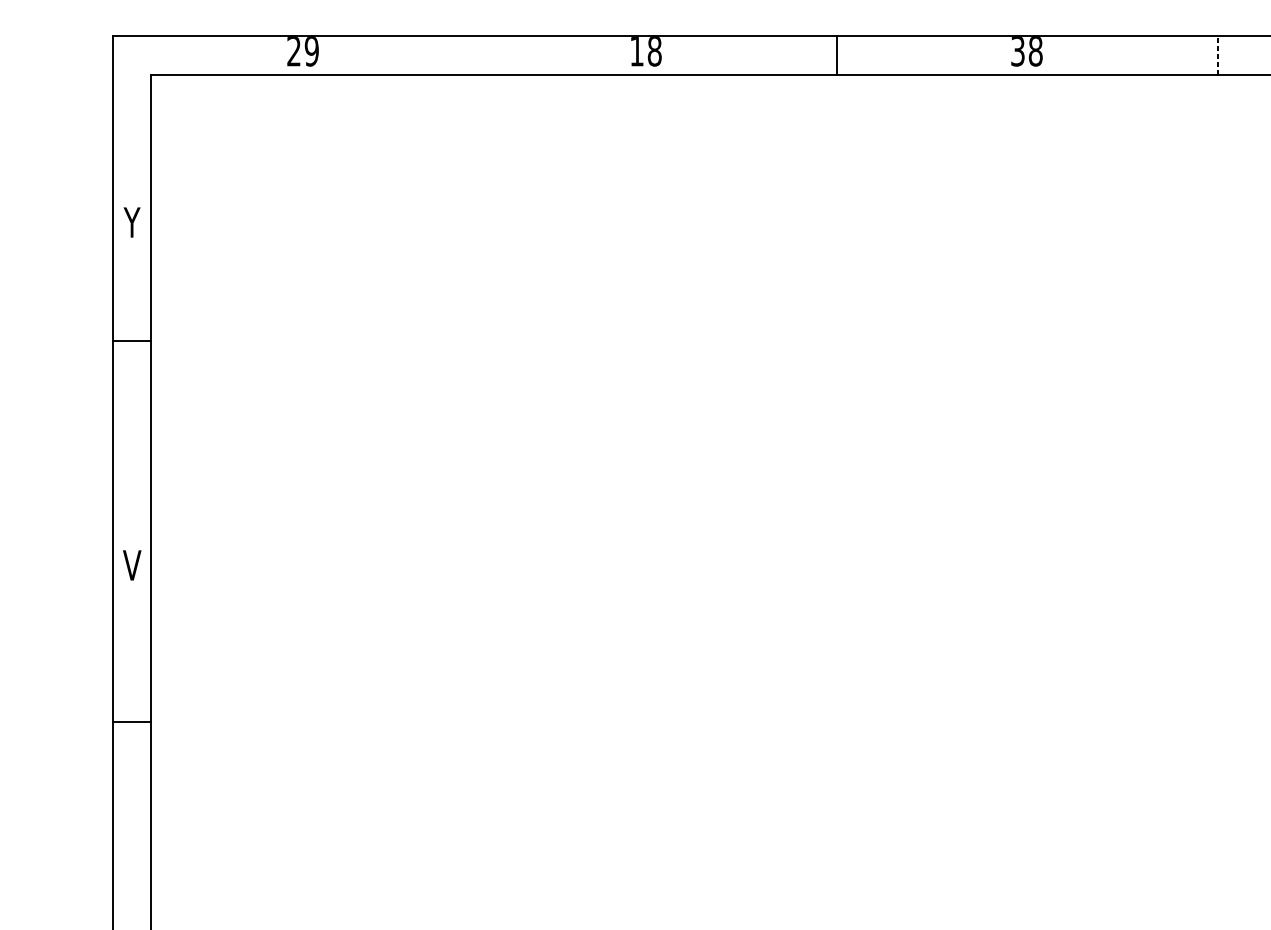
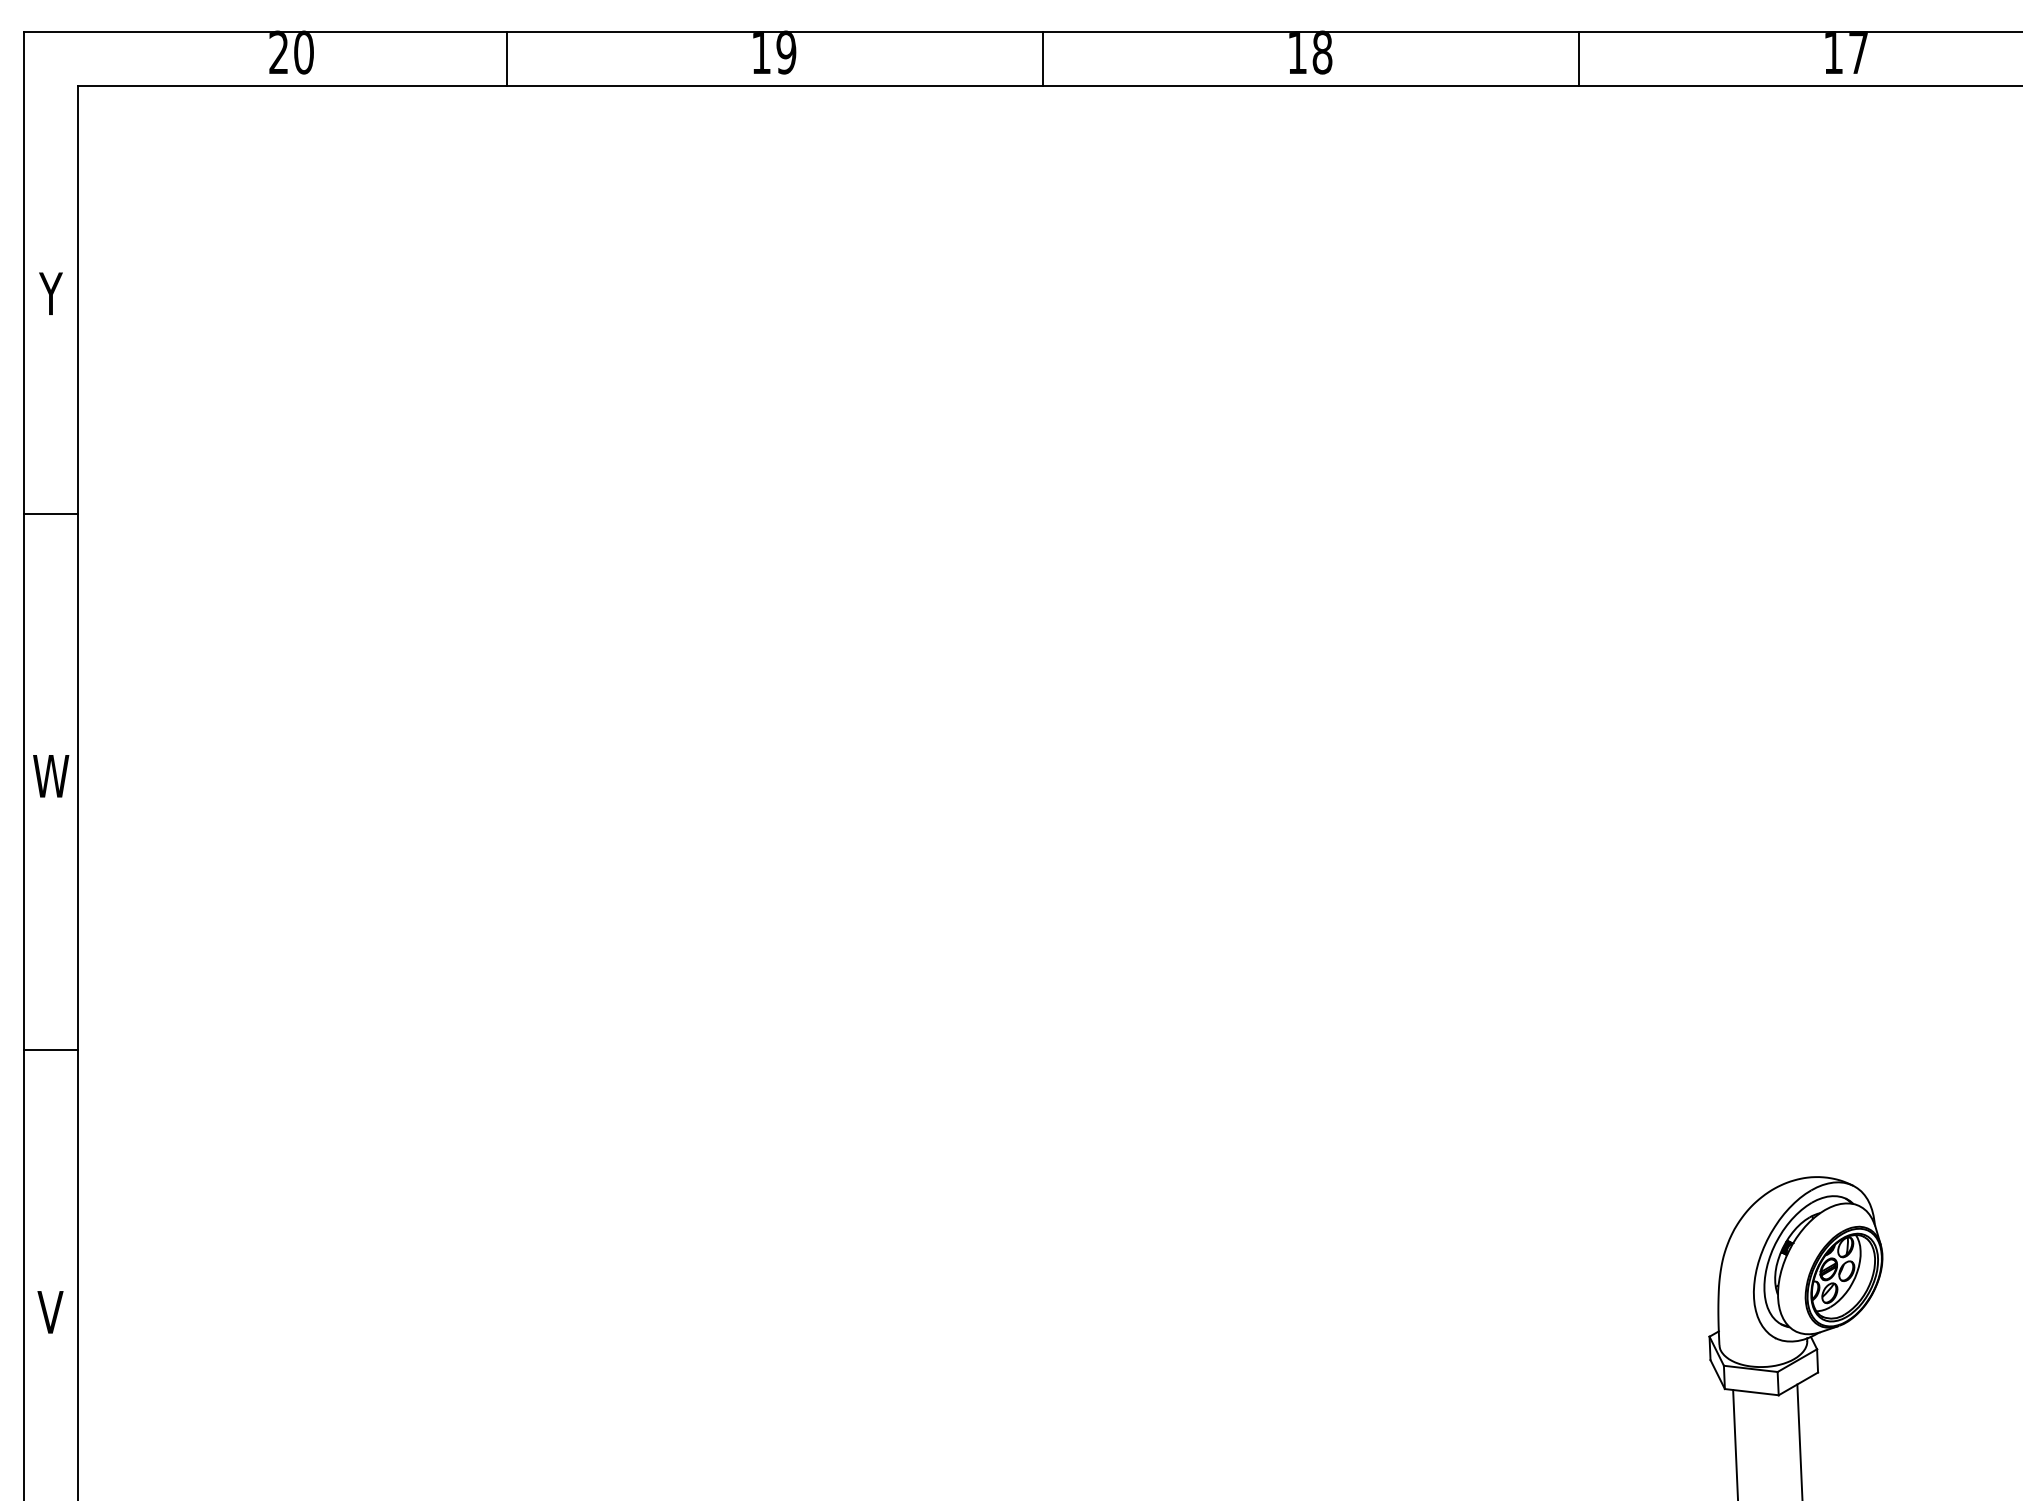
text: (311, 51) -> (303, 52), 29 -> 20
text: (654, 51) -> (786, 52), 18 -> 19
text: (1017, 51) -> (1297, 52), 38 -> 18
line: (455, 55) -> (506, 58), added
line: (1217, 55) -> (1578, 58), dashed -> solid
line: (131, 341) -> (50, 514), moved
text: (132, 565) -> (51, 776), V -> W
line: (131, 721) -> (50, 1050), moved

